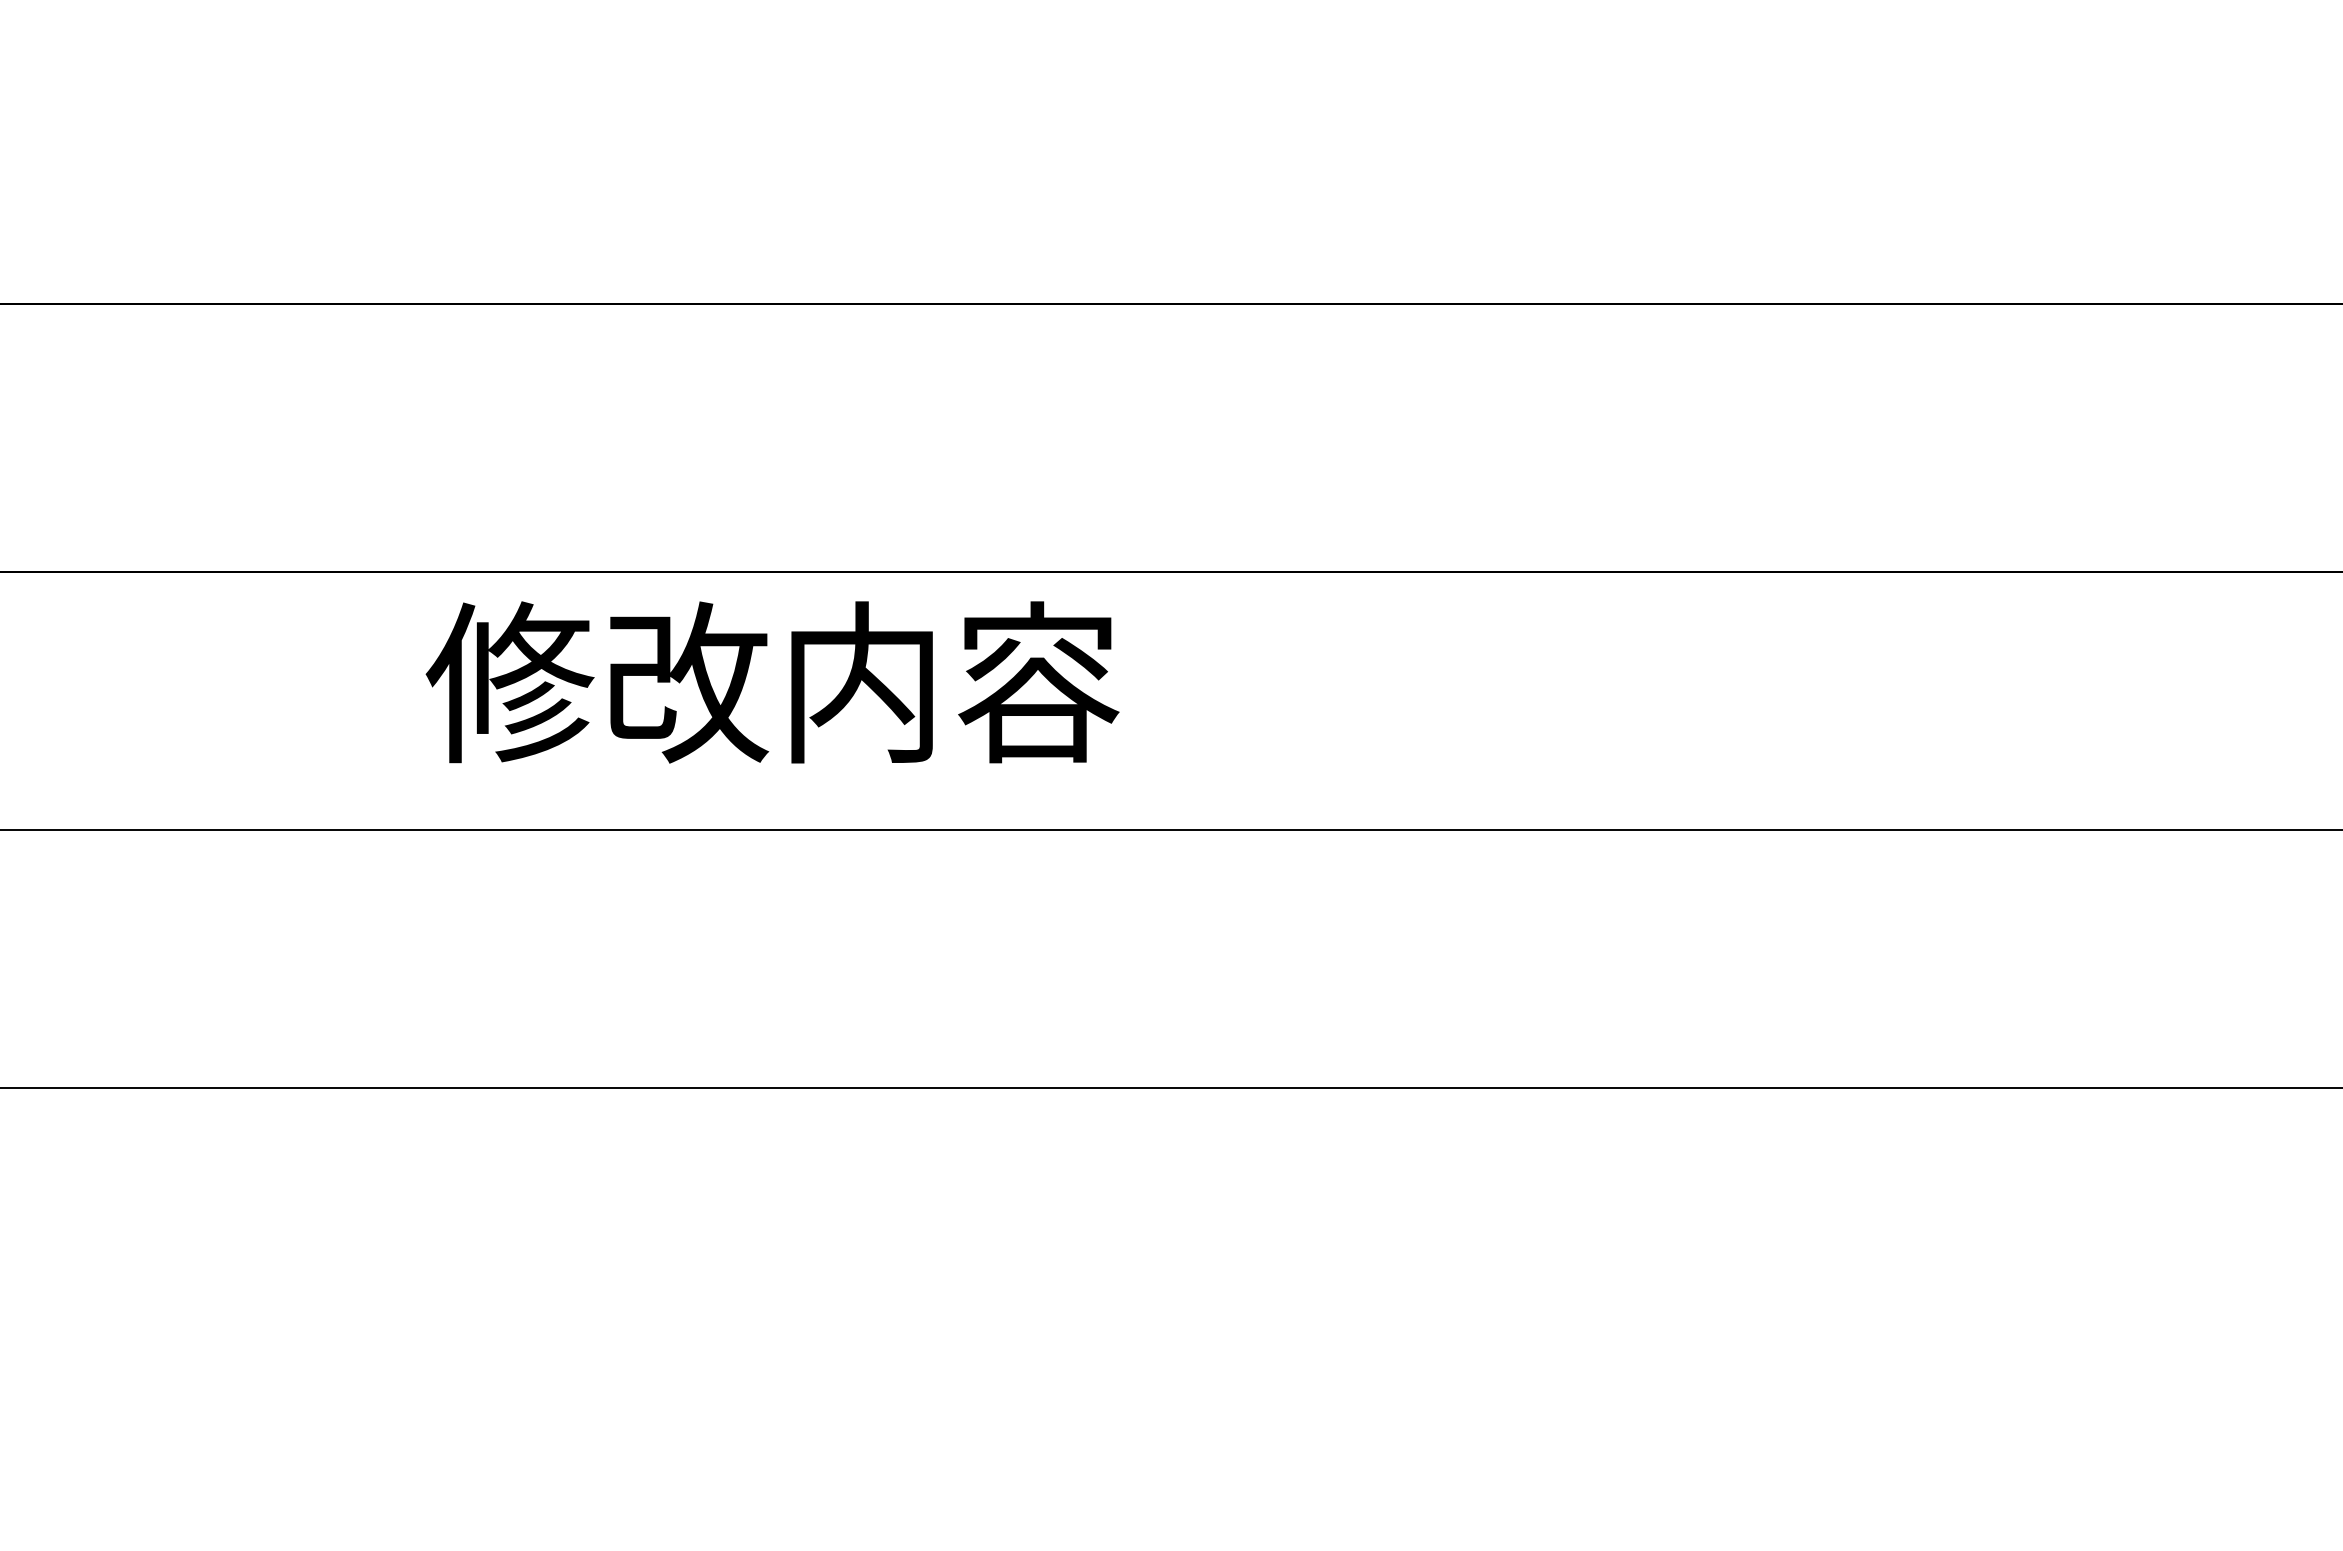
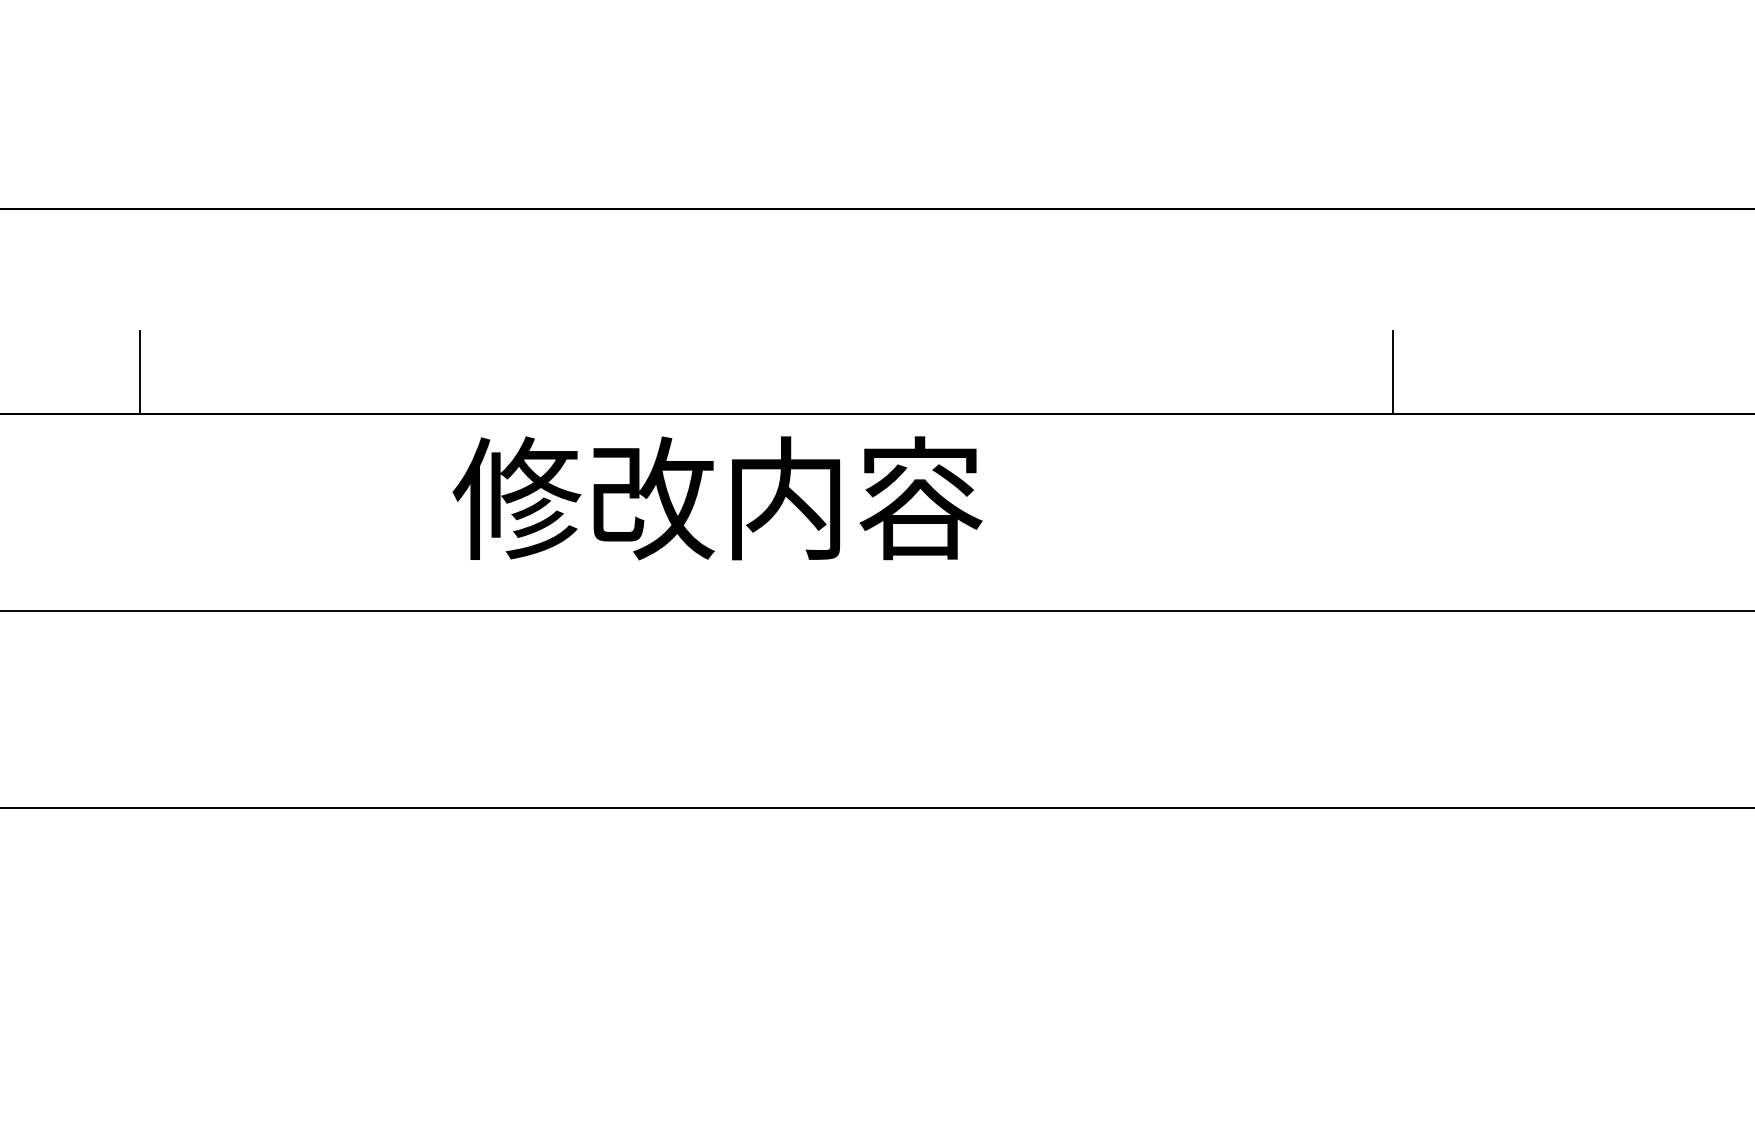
line: (16, 517) -> (139, 372), added
line: (1656, 517) -> (1393, 372), added

